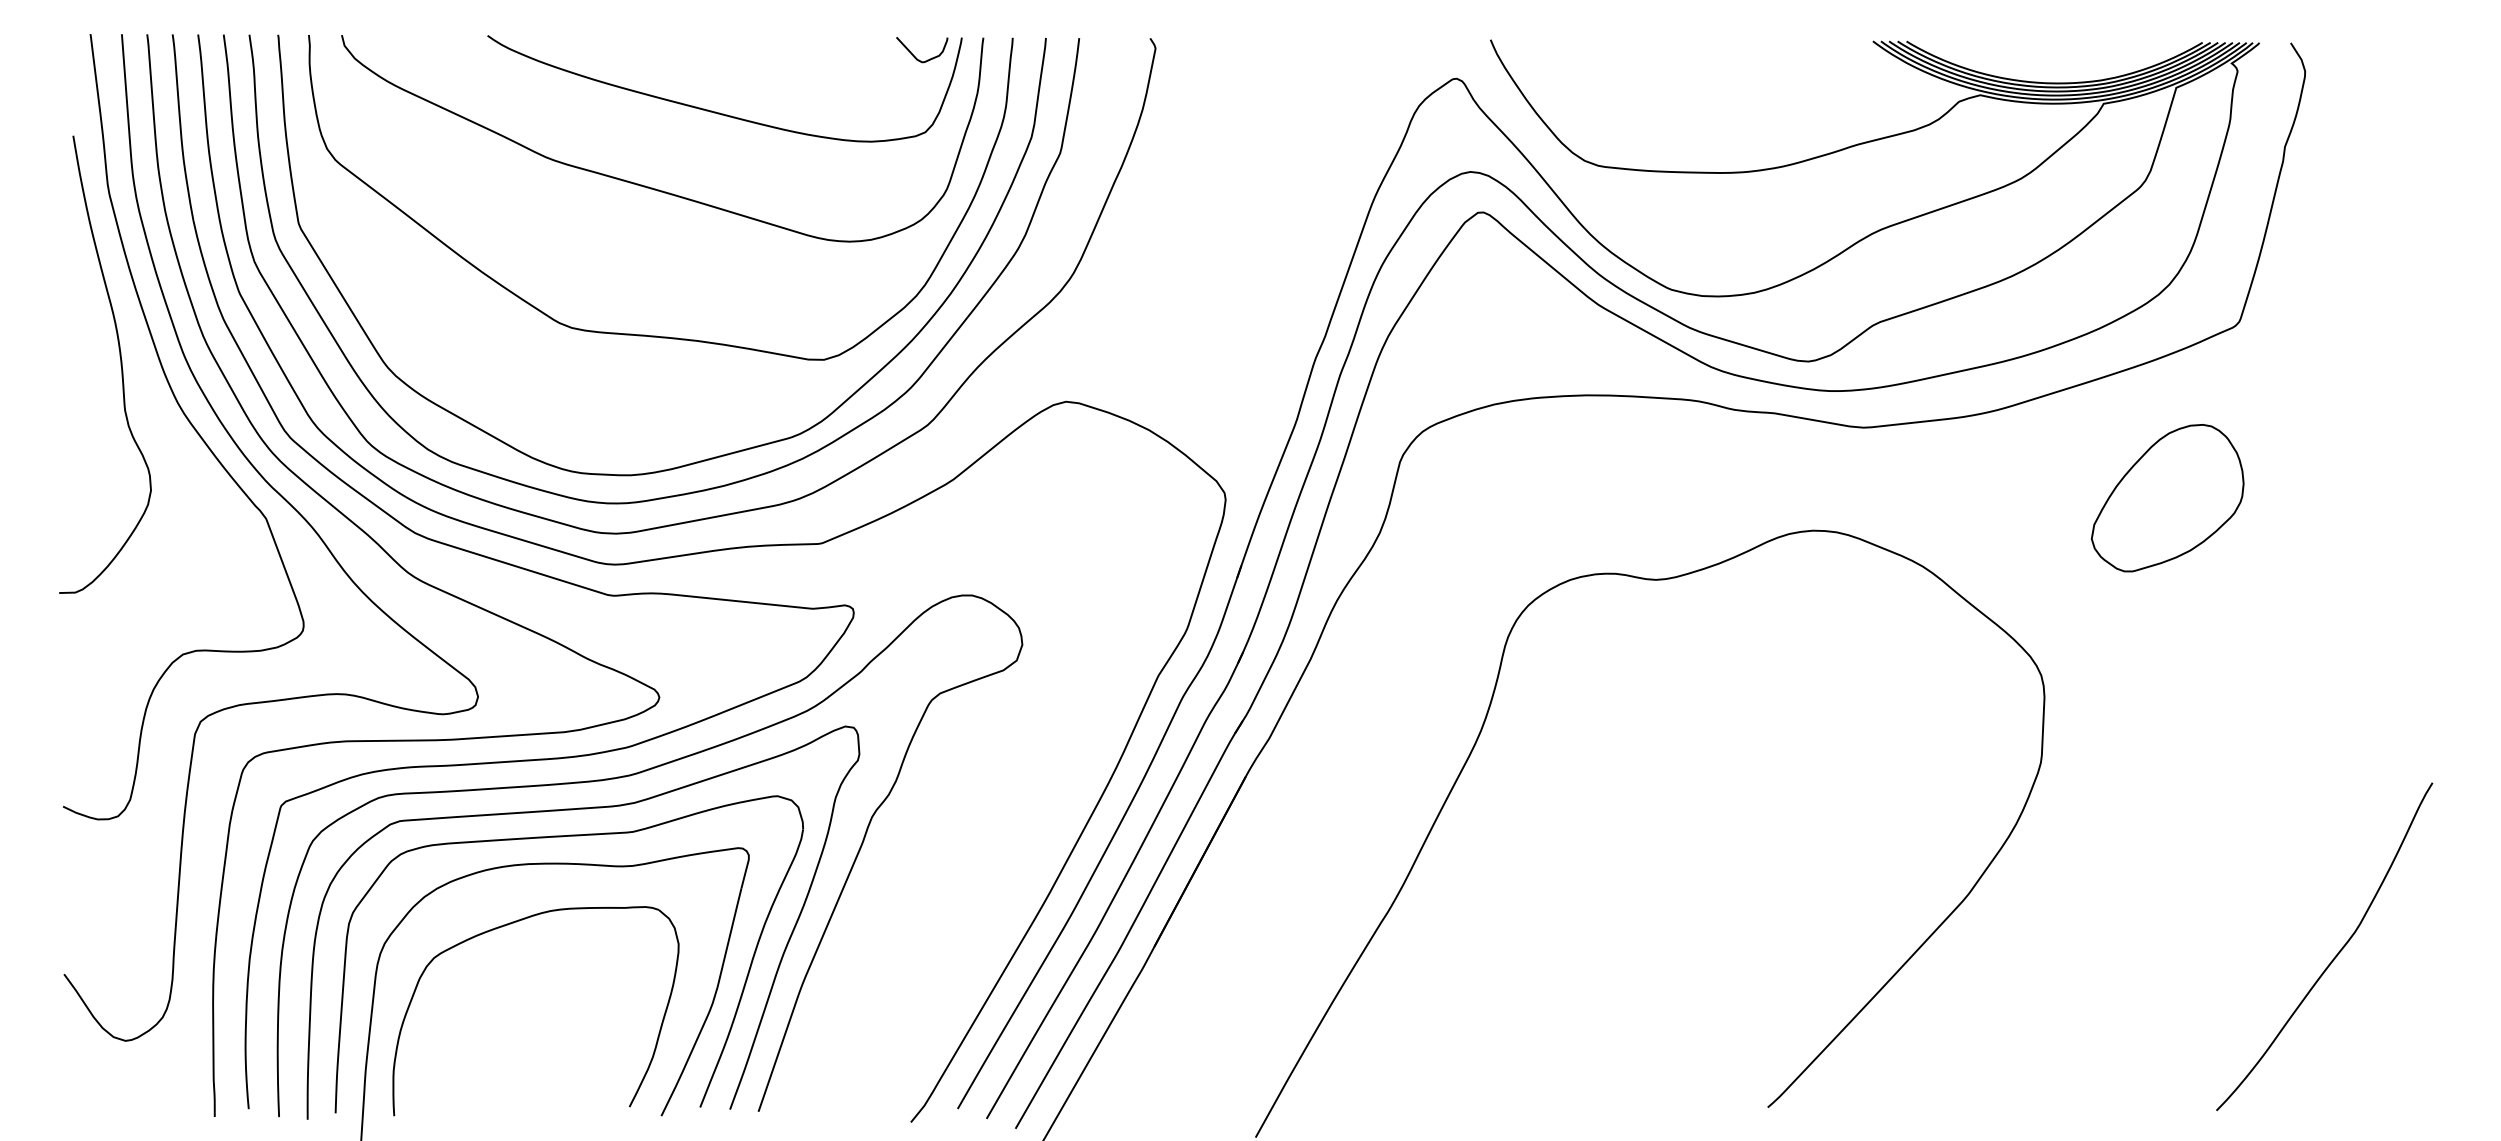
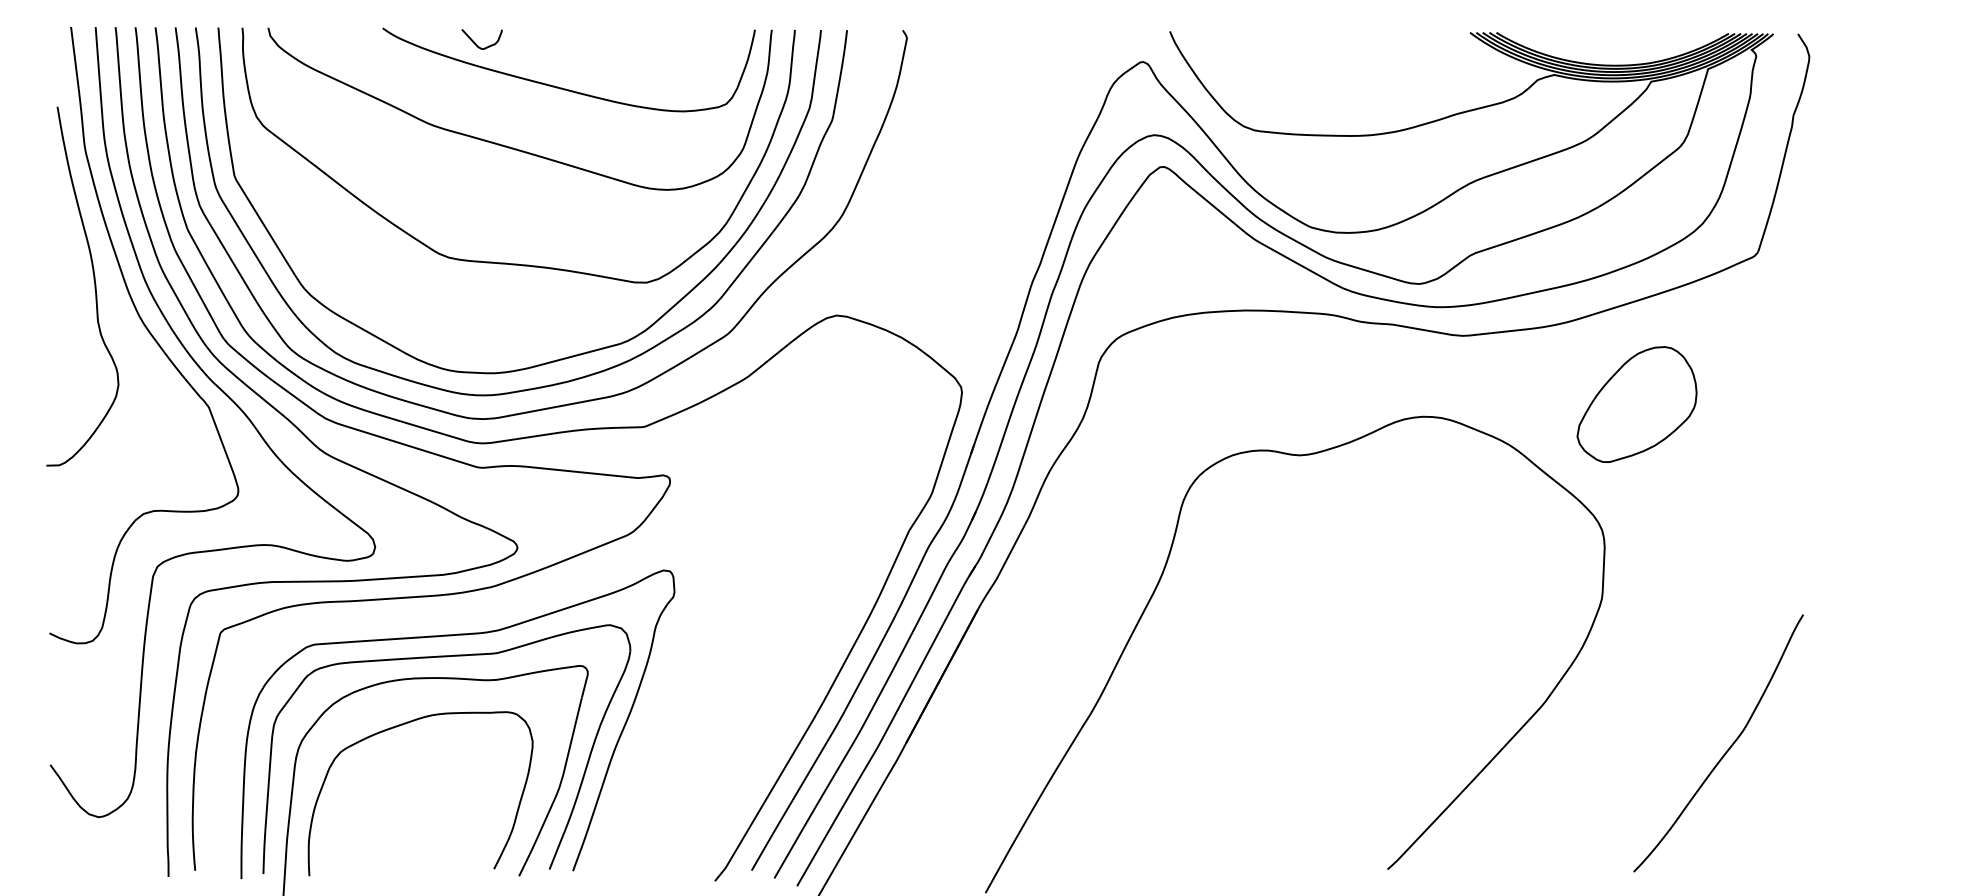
curve: (915, 56) -> (476, 44), moved
part: (2167, 498) -> (1636, 404), moved
curve: (630, 776) -> (494, 609), removed
curve: (2334, 956) -> (1726, 750), moved

